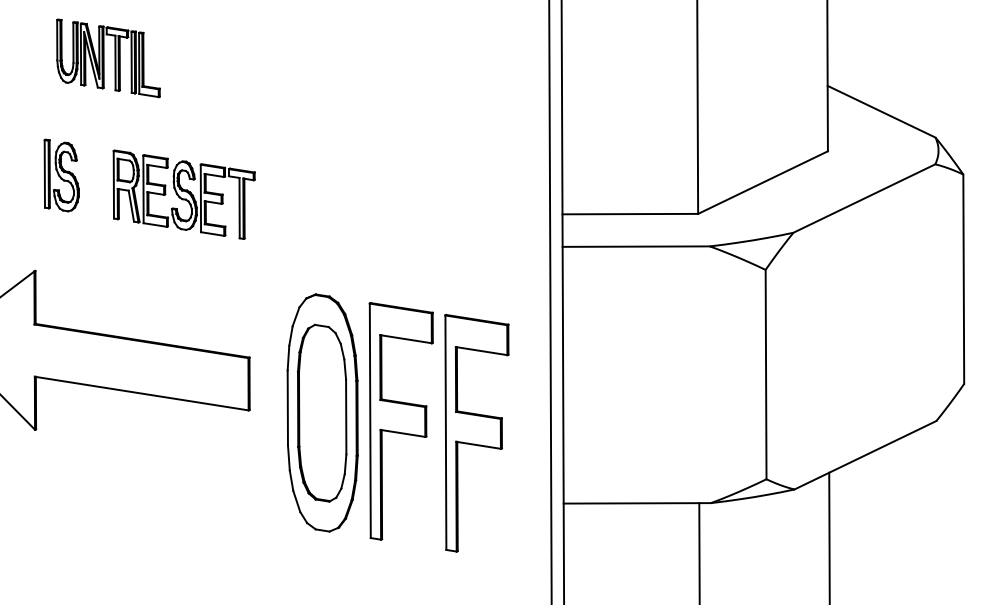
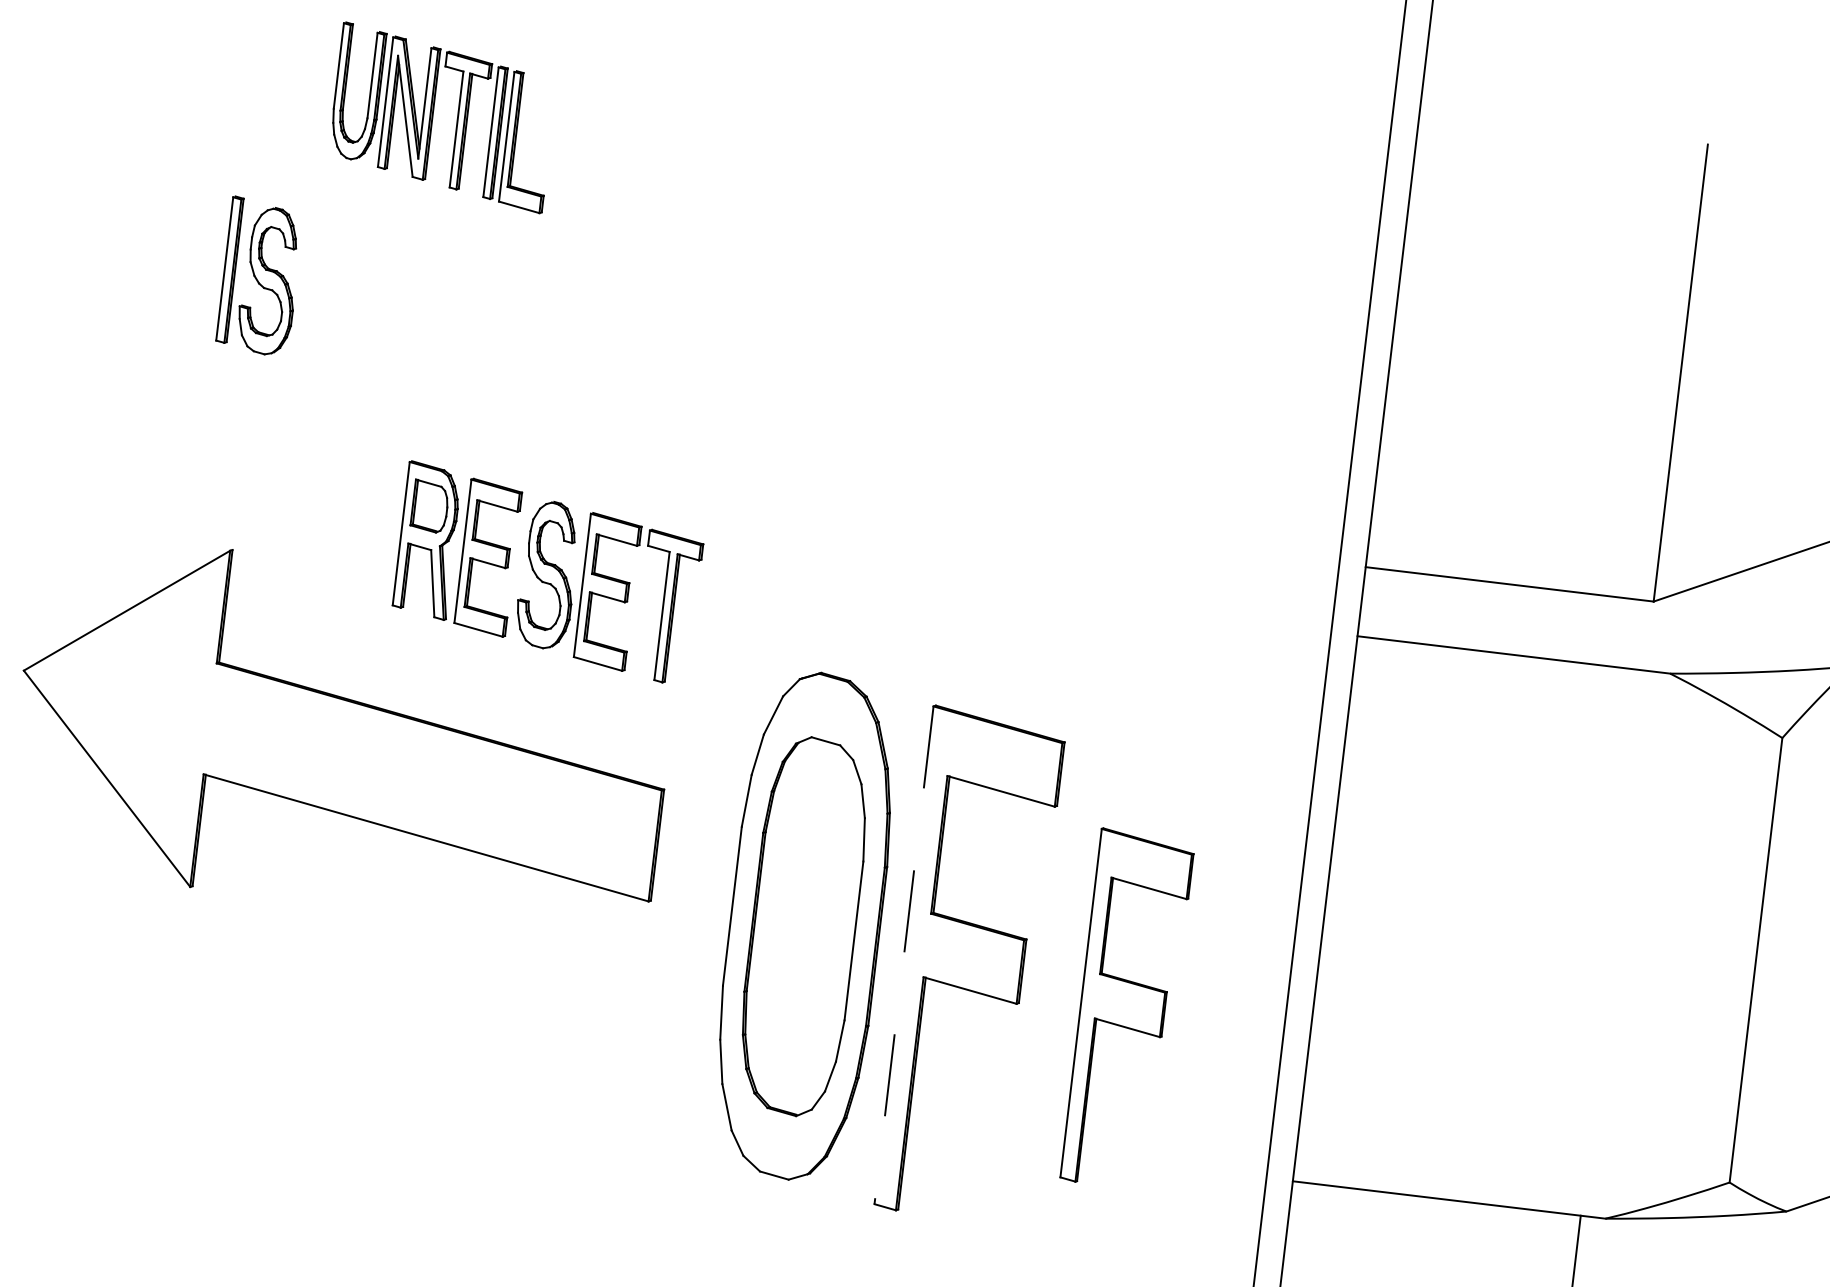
part: (61, 175) -> (259, 276), moved
part: (183, 194) -> (546, 572), moved
line: (370, 421) -> (904, 956), solid -> dashed
part: (476, 433) -> (1126, 1009), size x0.7

